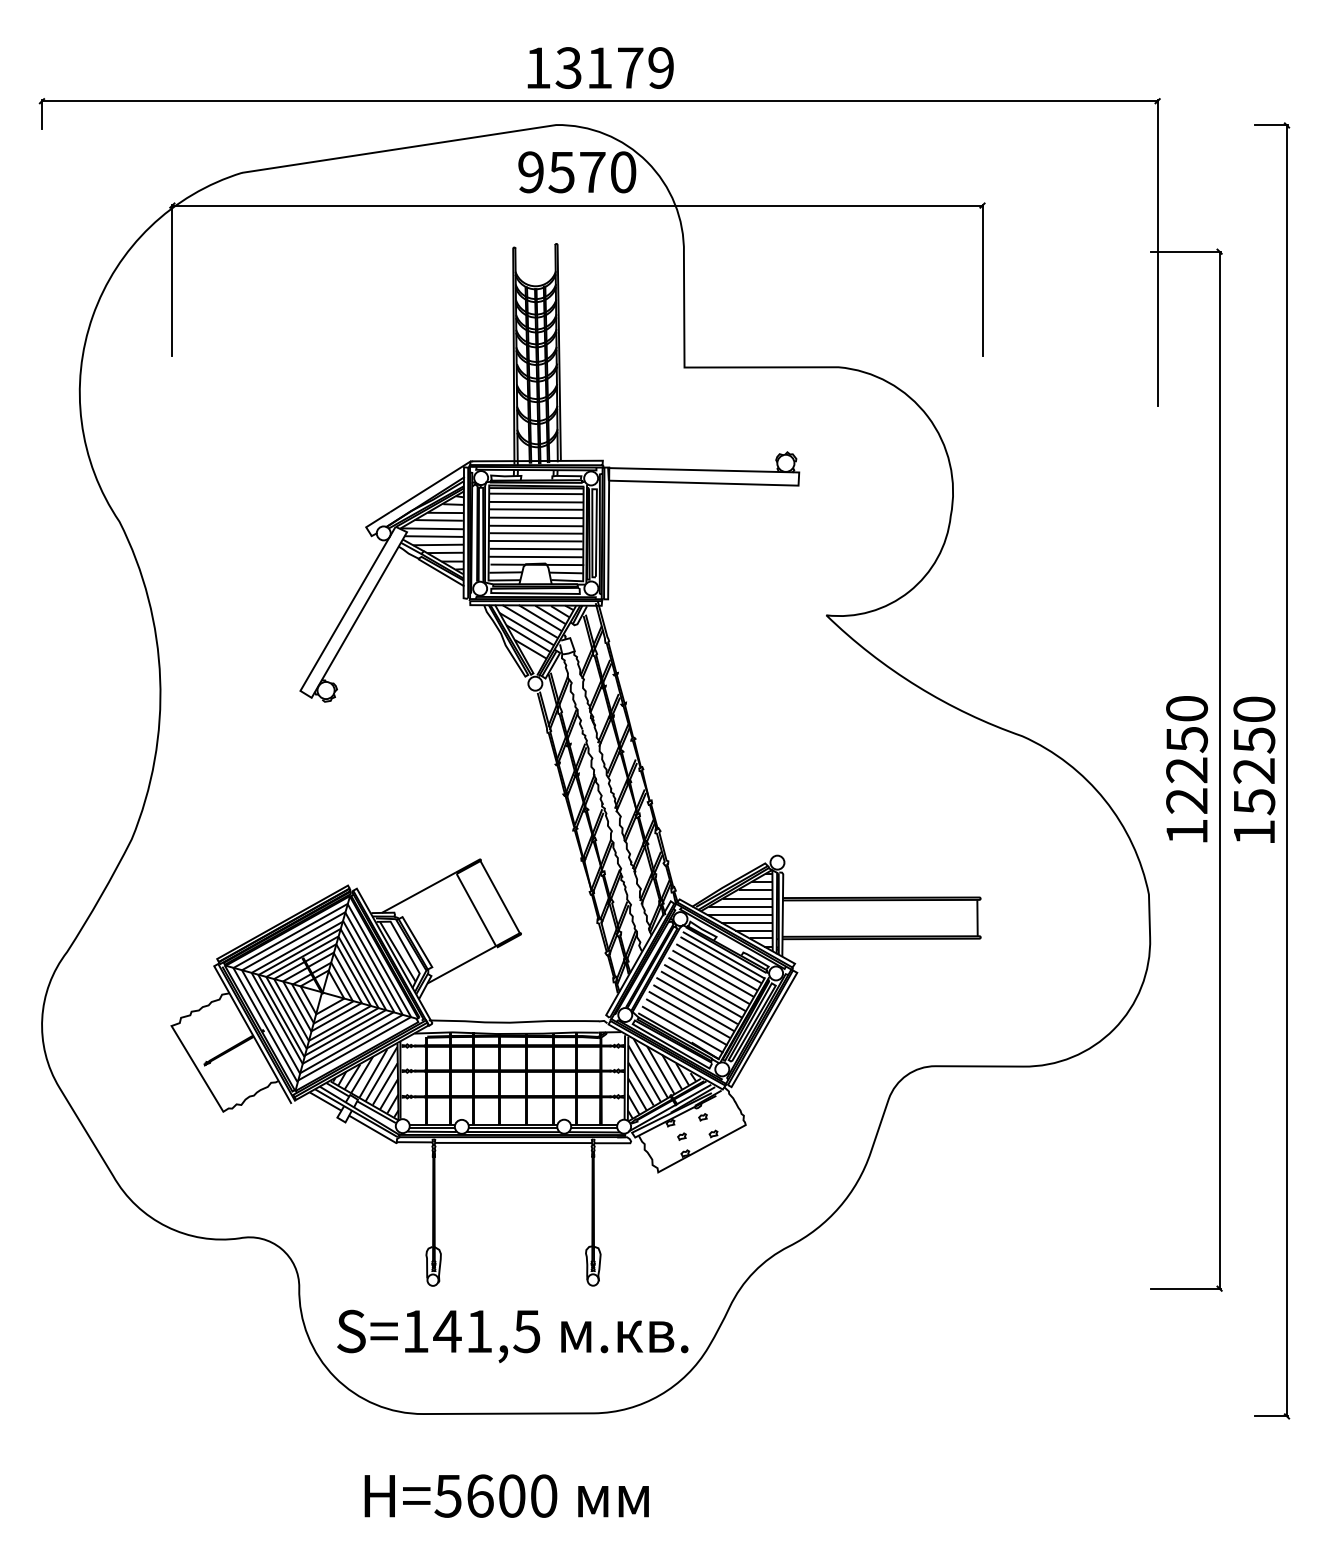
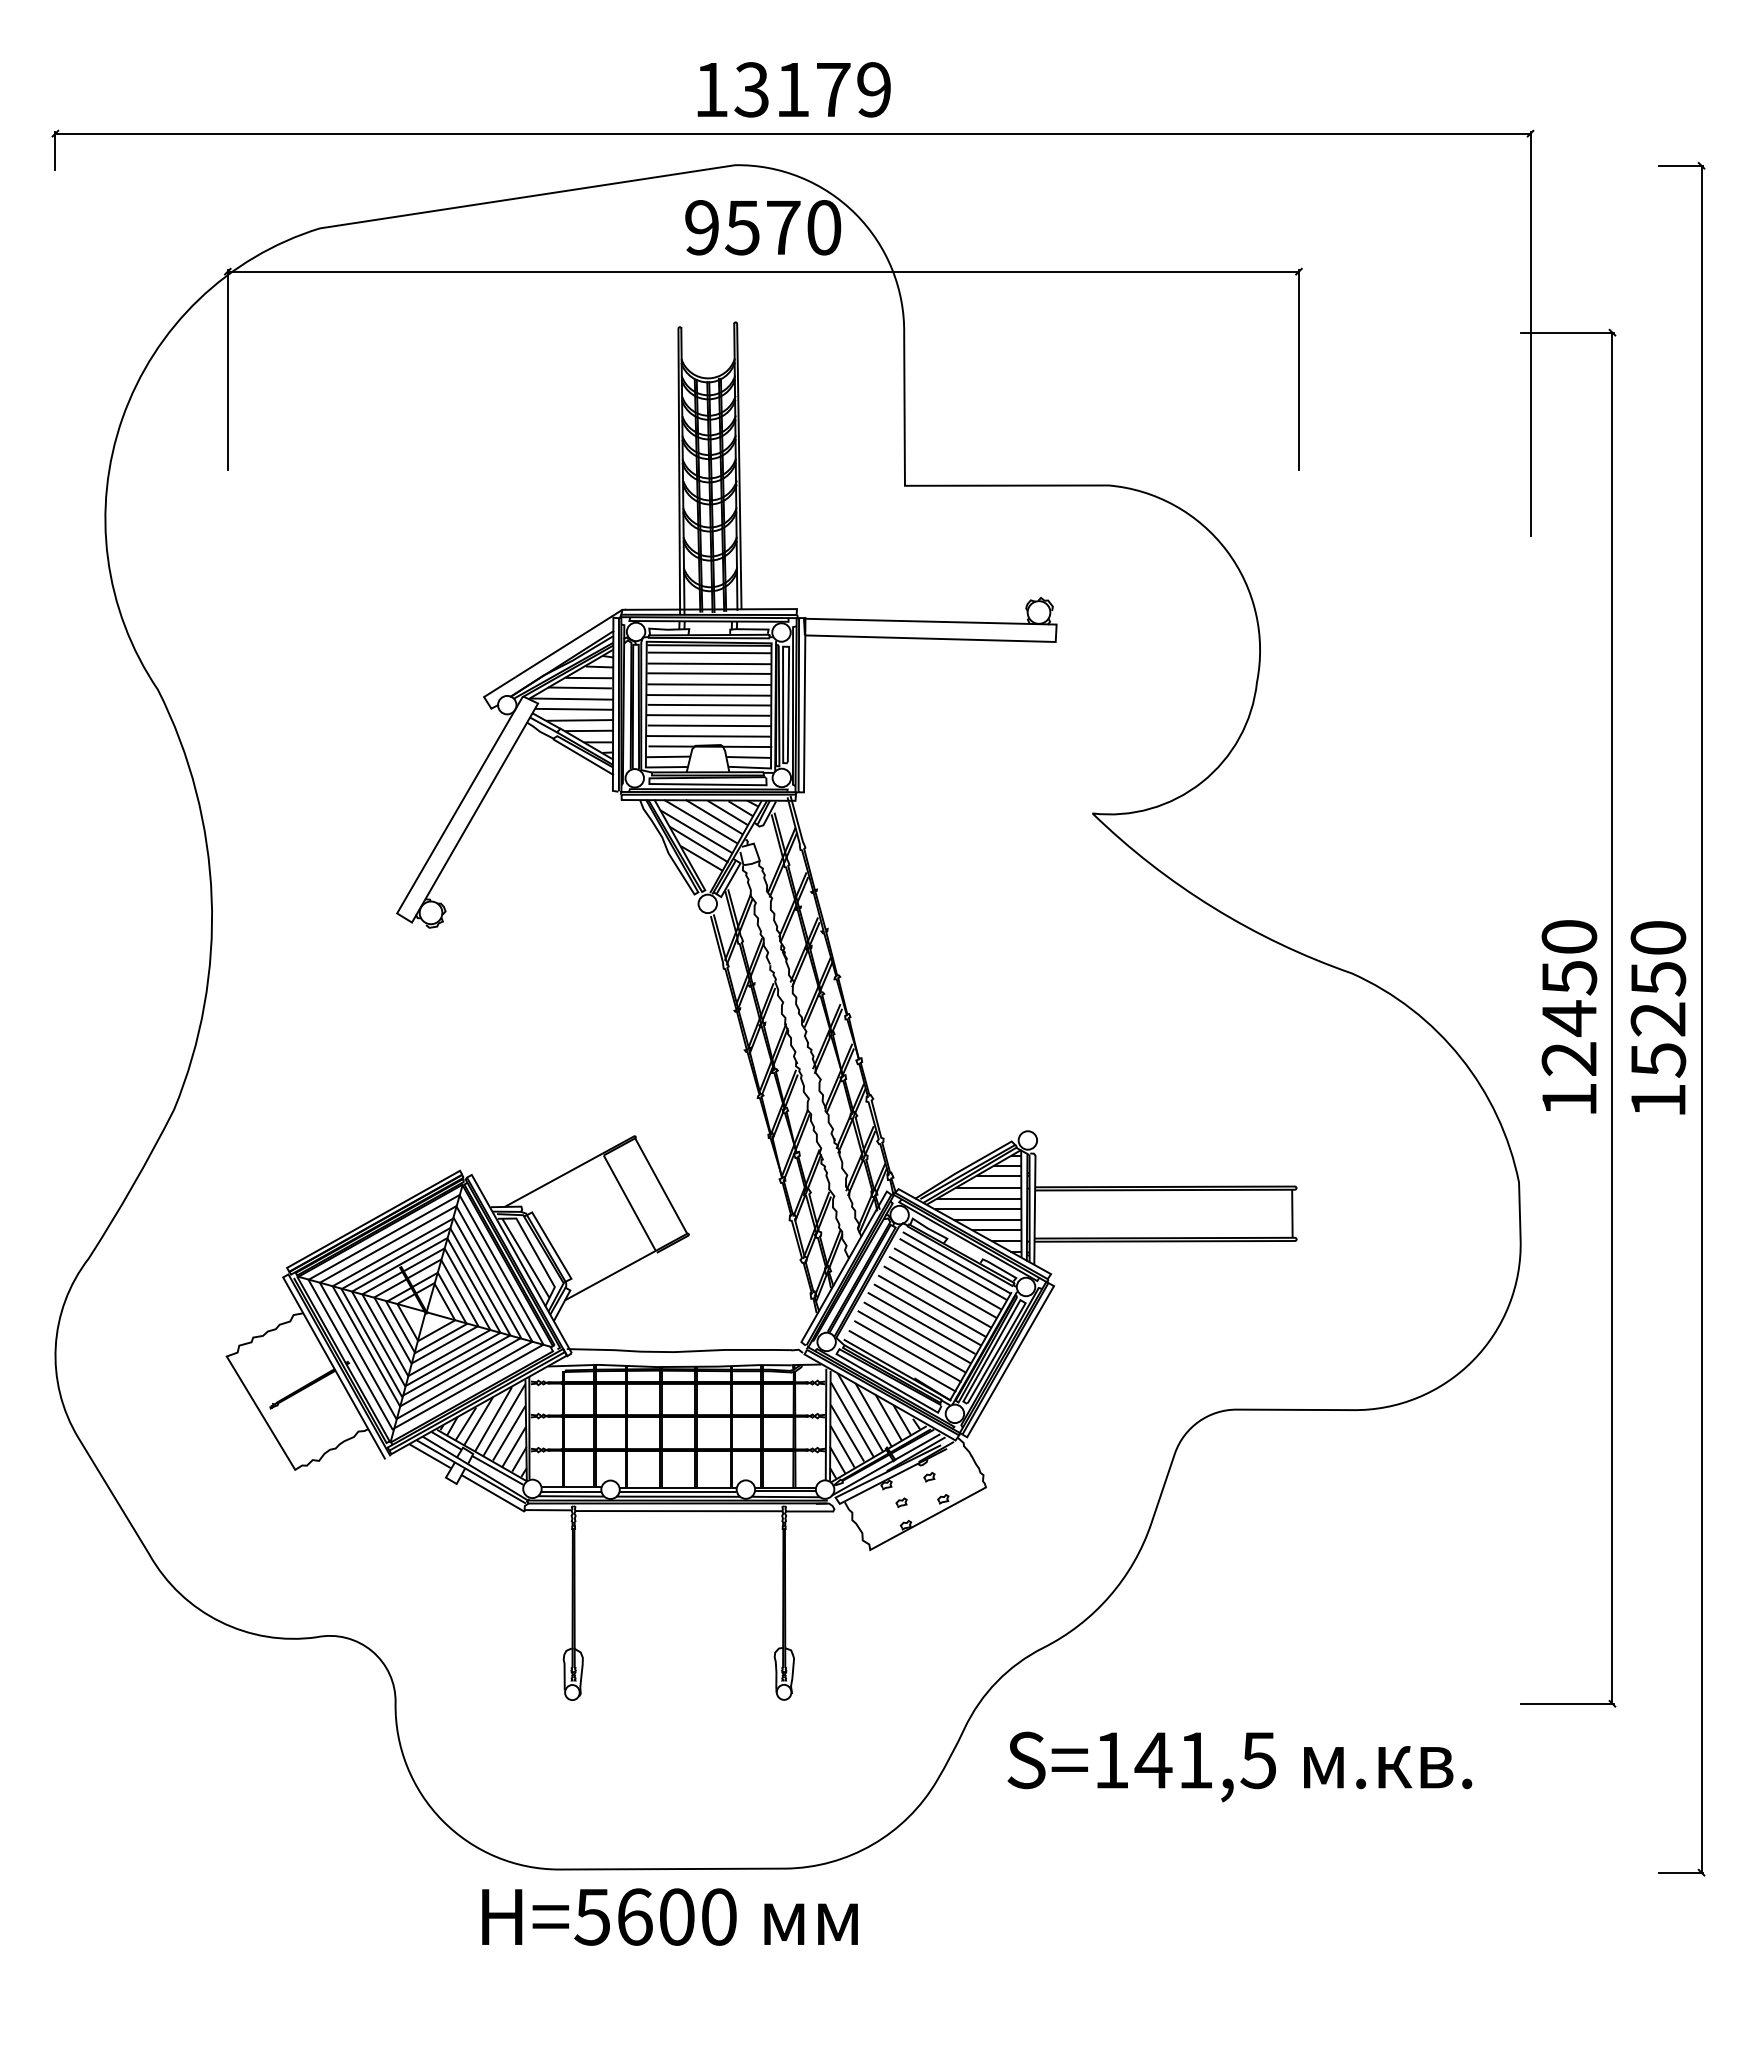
text: (1186, 770) -> (1568, 1018), 12250 -> 12450
text: (512, 1336) -> (1239, 1766), moved
text: (506, 1495) -> (669, 1916), moved

